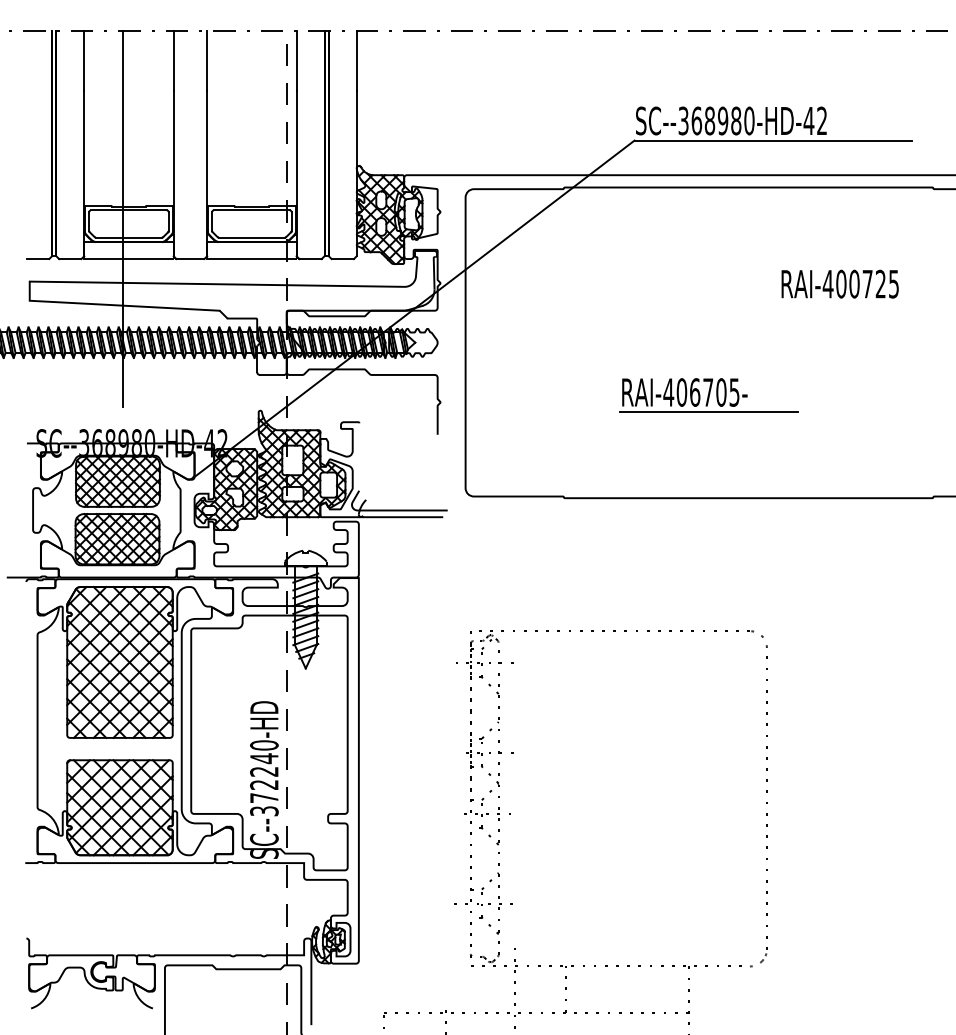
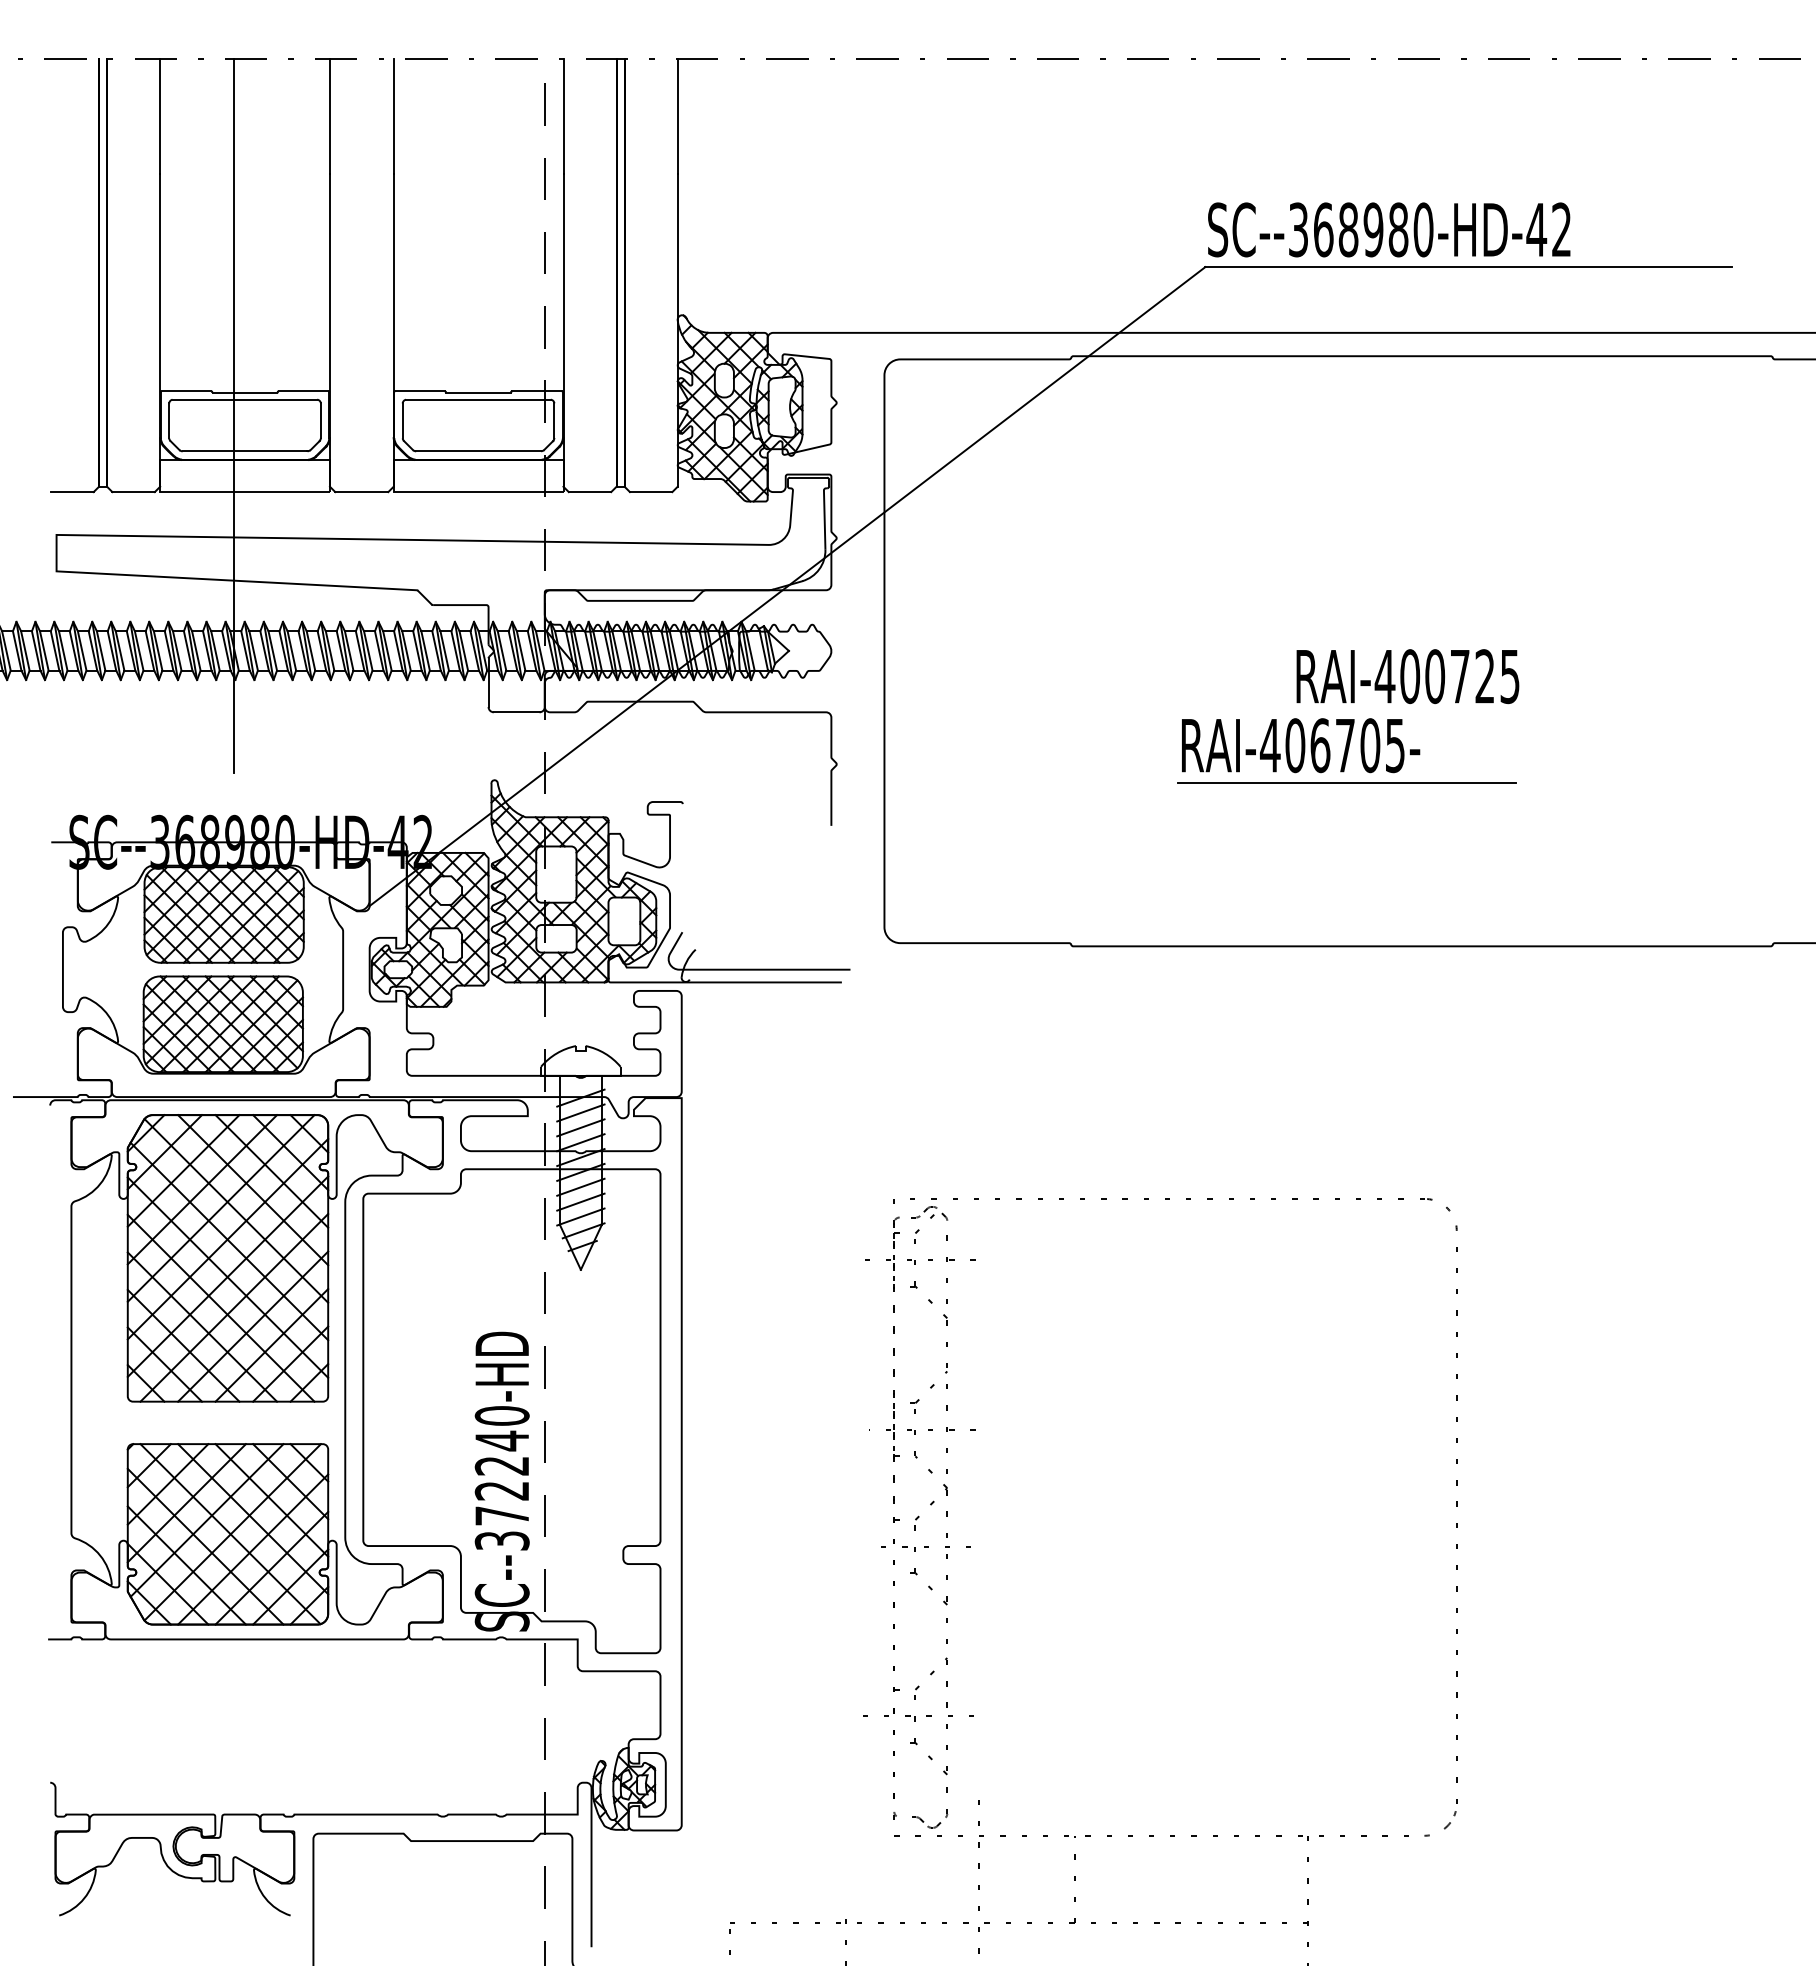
text: (839, 283) -> (1406, 675), moved

